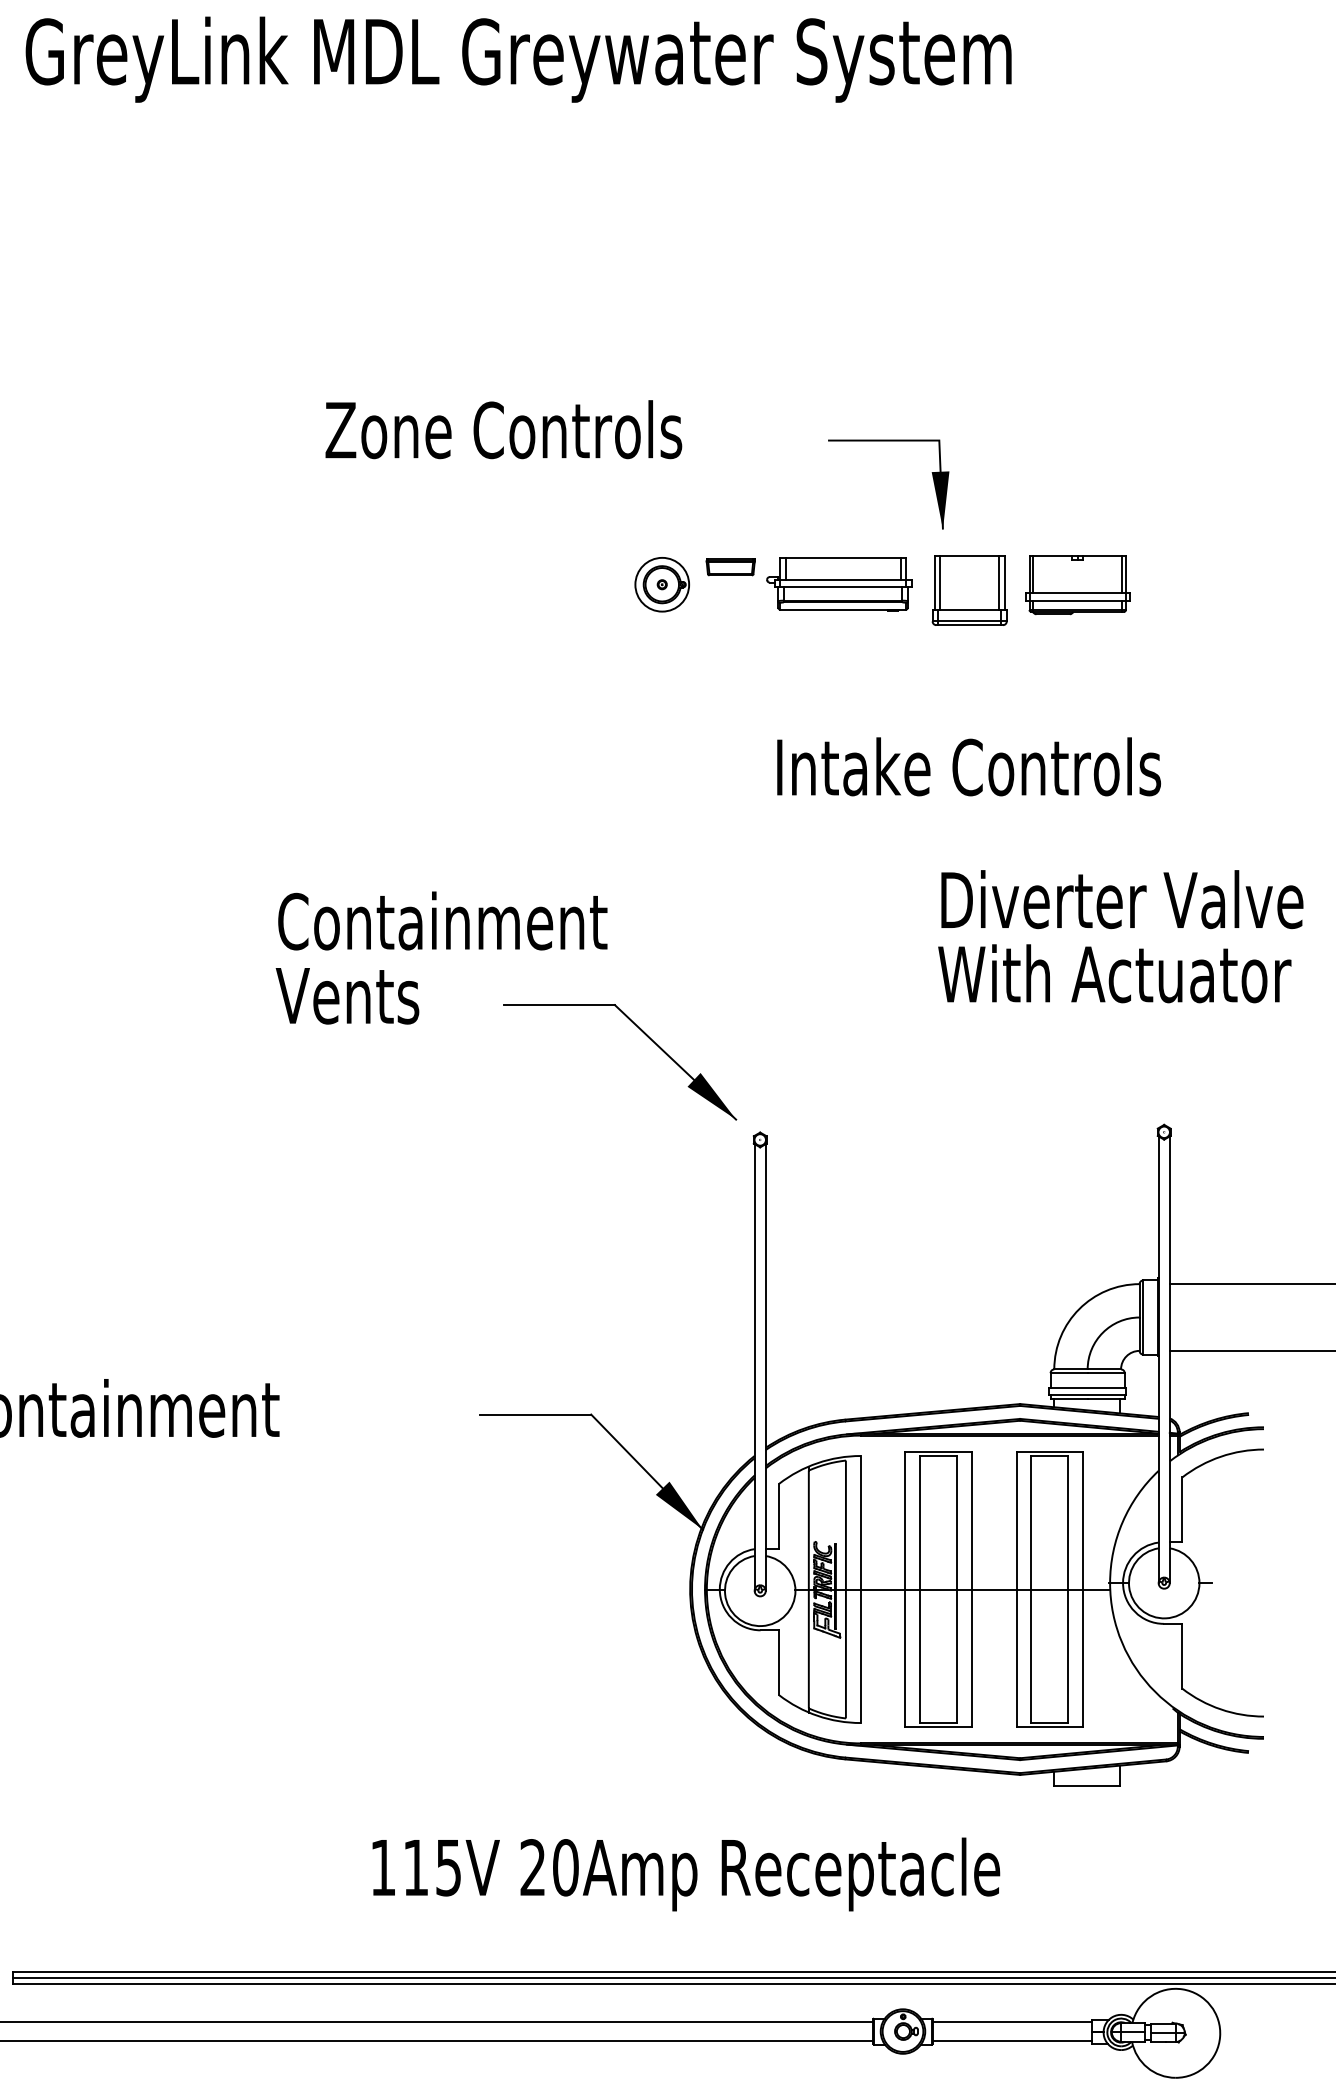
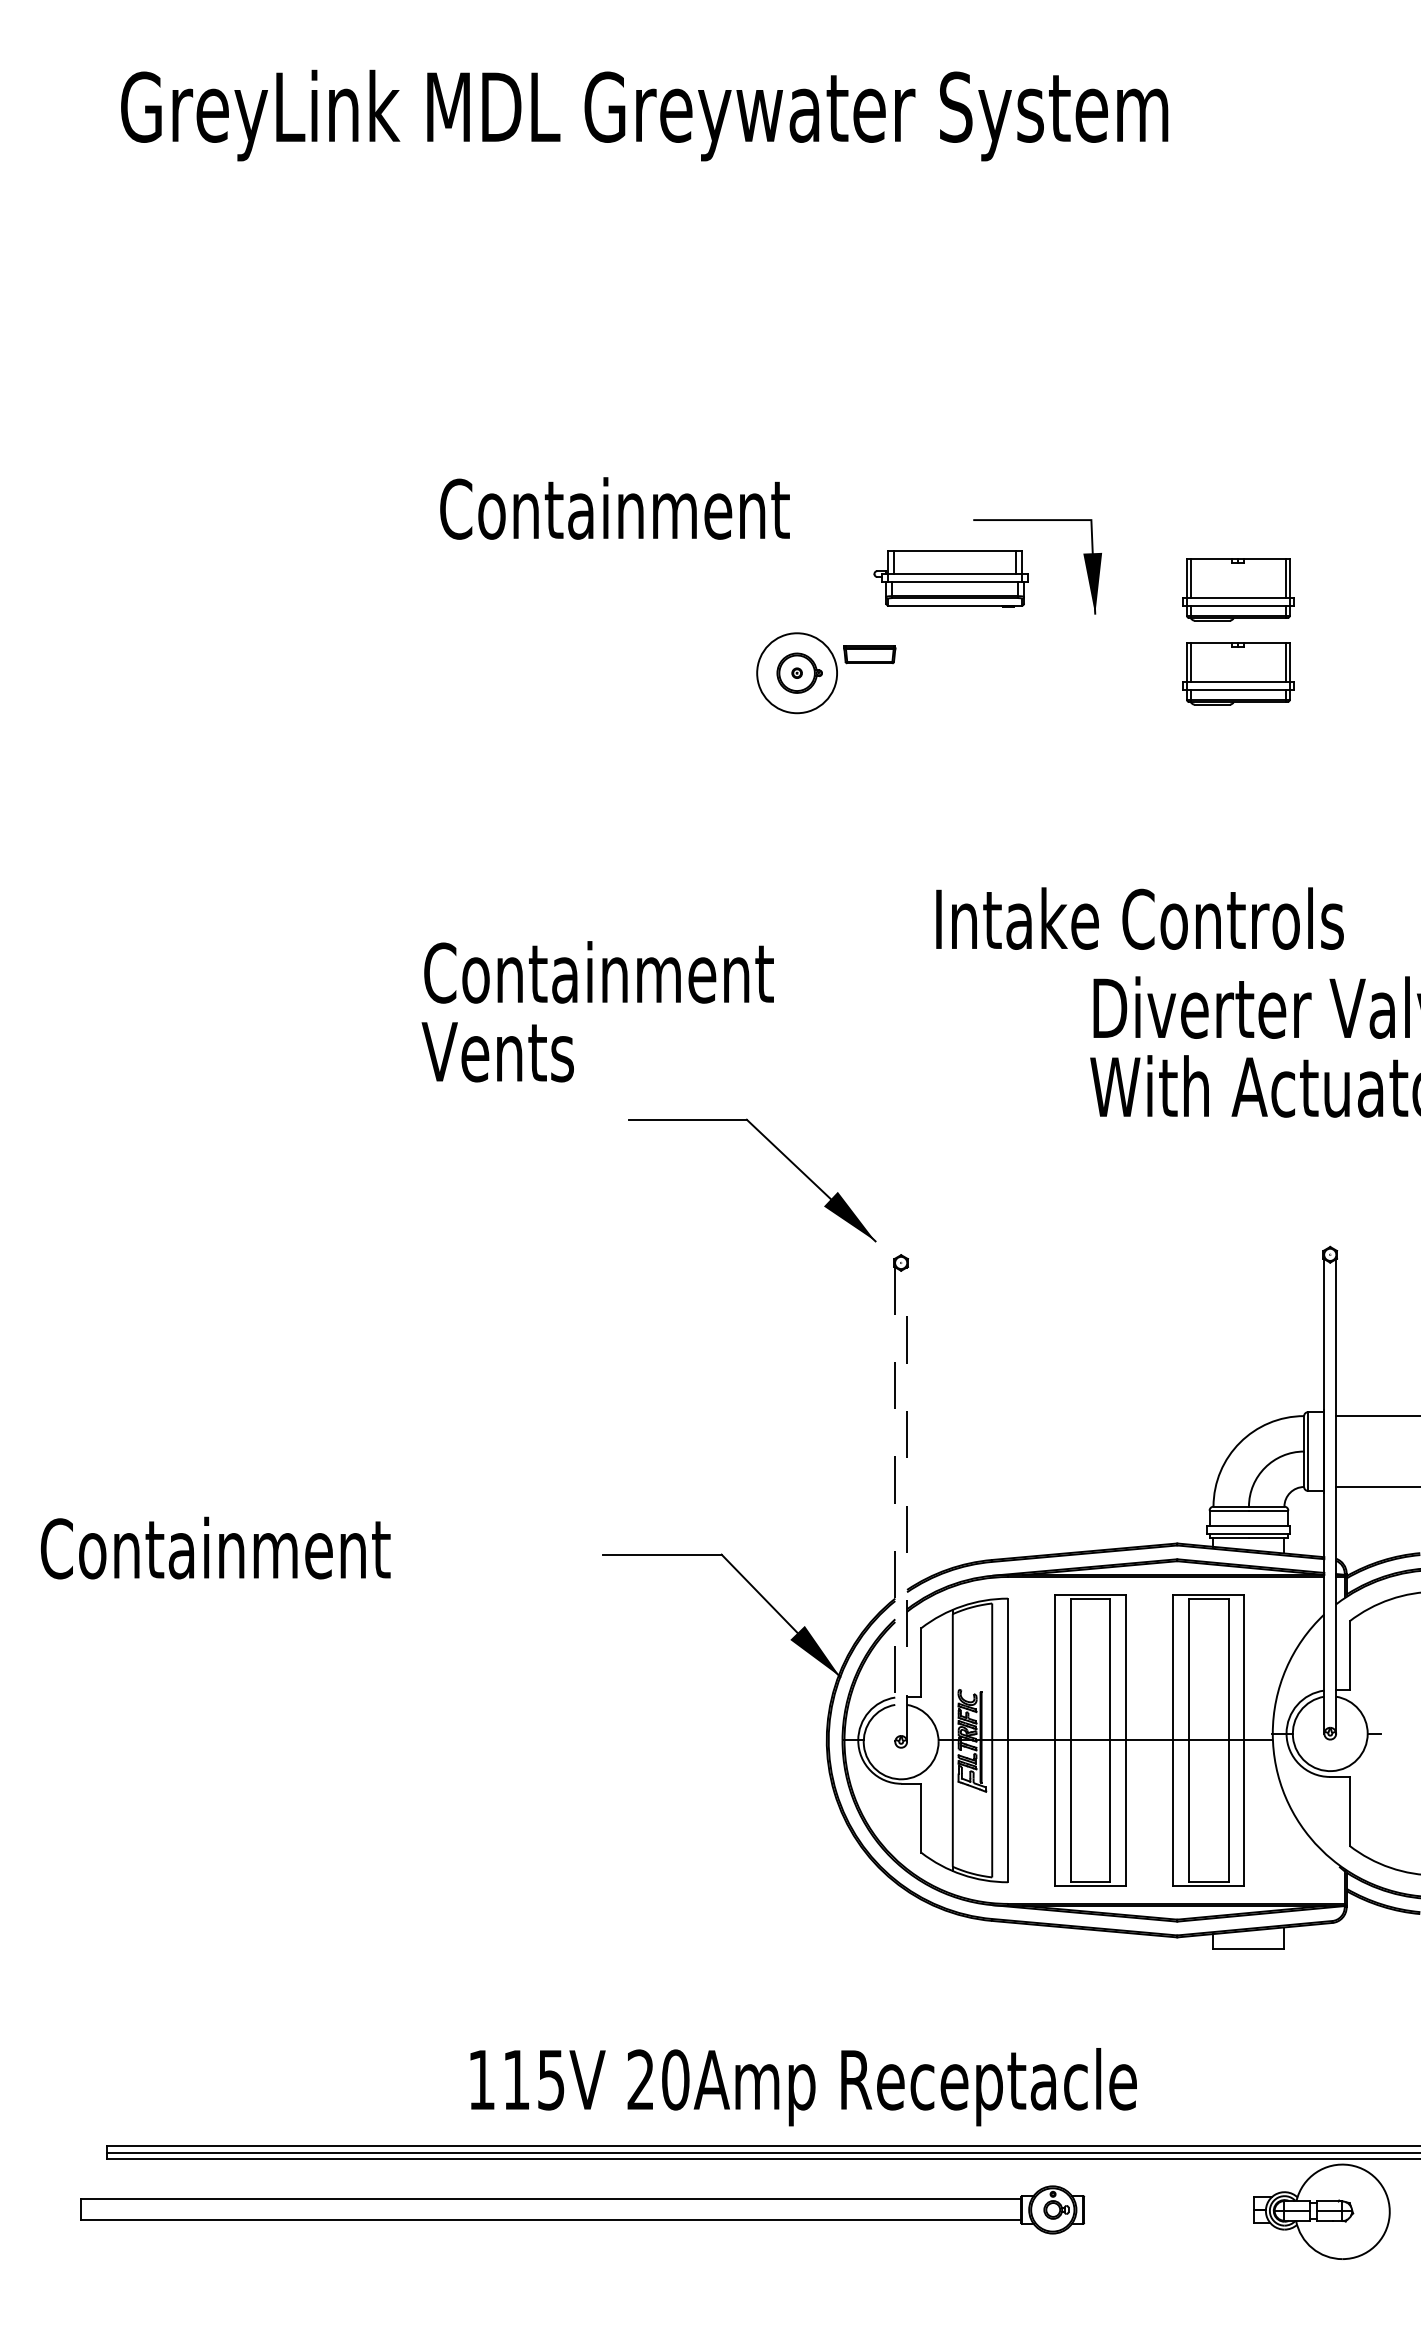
text: (503, 429) -> (628, 508), Zone Controls -> Containment
part: (1077, 505) -> (1238, 589), added
circle: (661, 584) -> (796, 672), size x1.4
part: (838, 584) -> (950, 578), moved
part: (969, 590) -> (1123, 679), removed
text: (968, 766) -> (1139, 918), moved
text: (441, 957) -> (597, 1011), moved
line: (766, 1367) -> (907, 1504), solid -> dashed
line: (754, 1368) -> (895, 1505), solid -> dashed
text: (686, 1874) -> (803, 2087), moved
line: (1011, 2022) -> (1168, 2200), removed
line: (1011, 2040) -> (1168, 2219), removed

